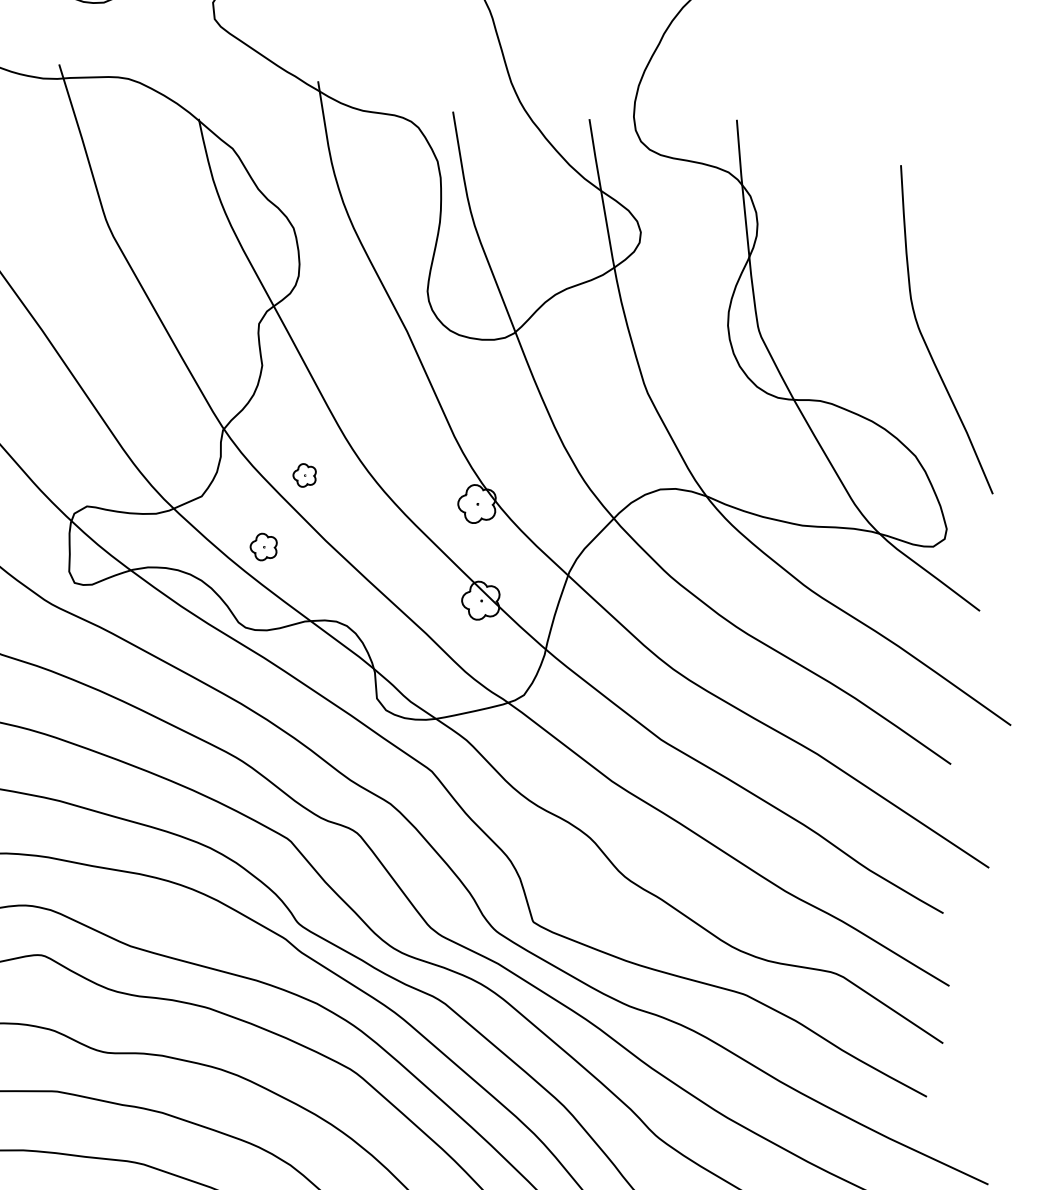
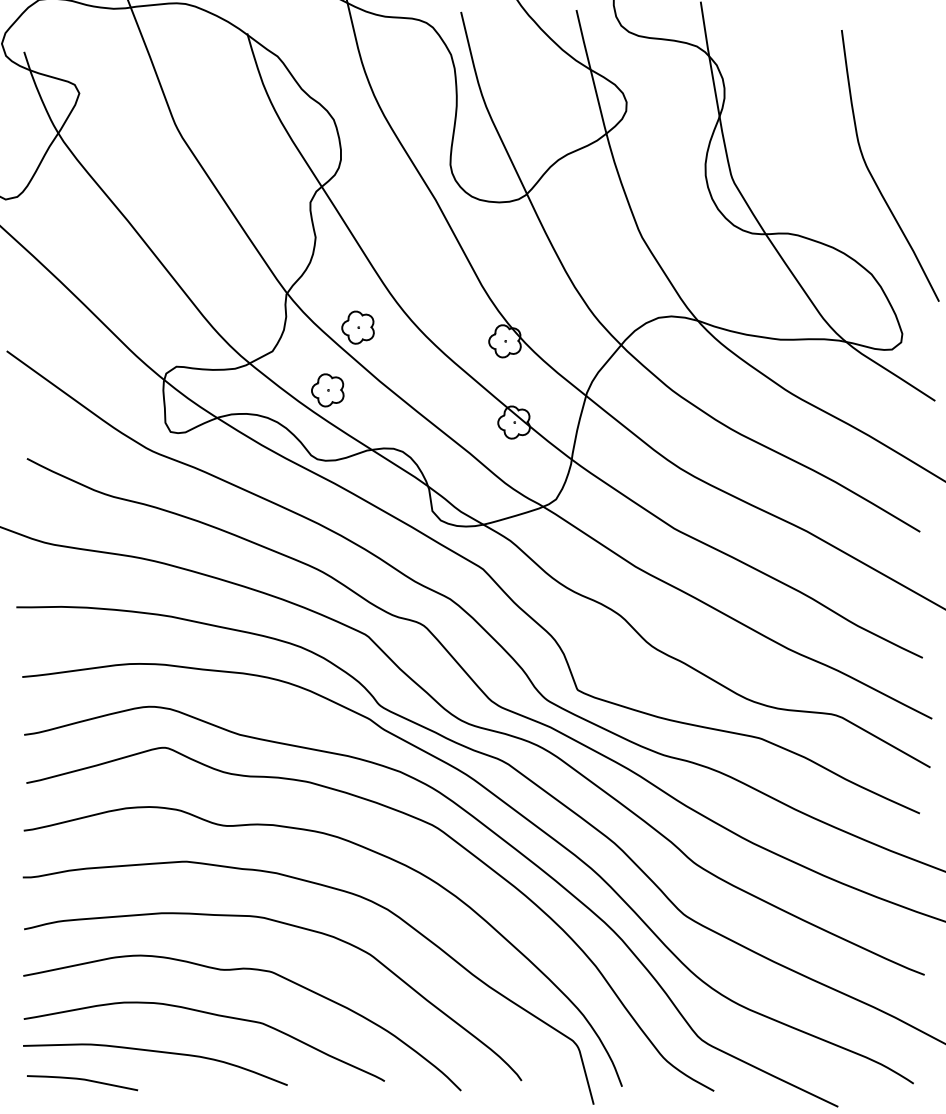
part: (304, 475) -> (357, 327), size x1.67
part: (263, 547) -> (327, 390), size x1.43

